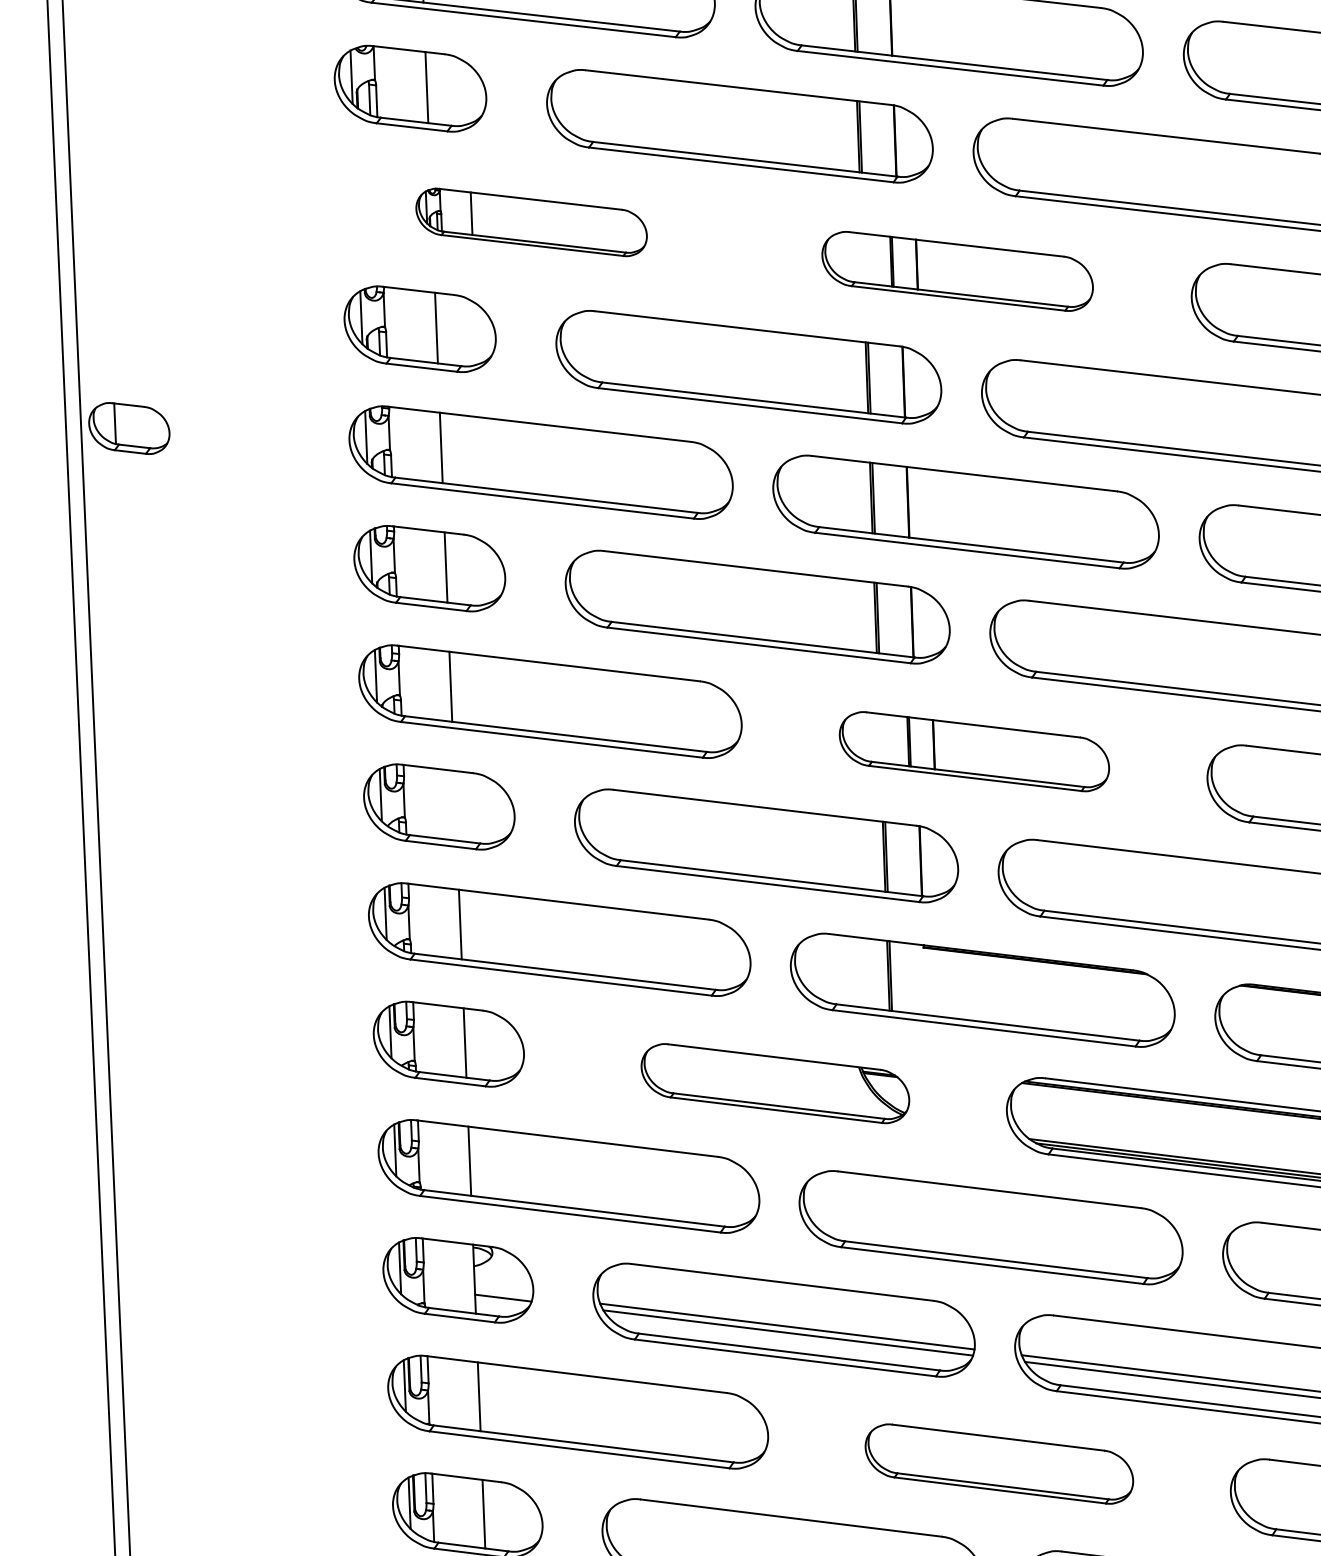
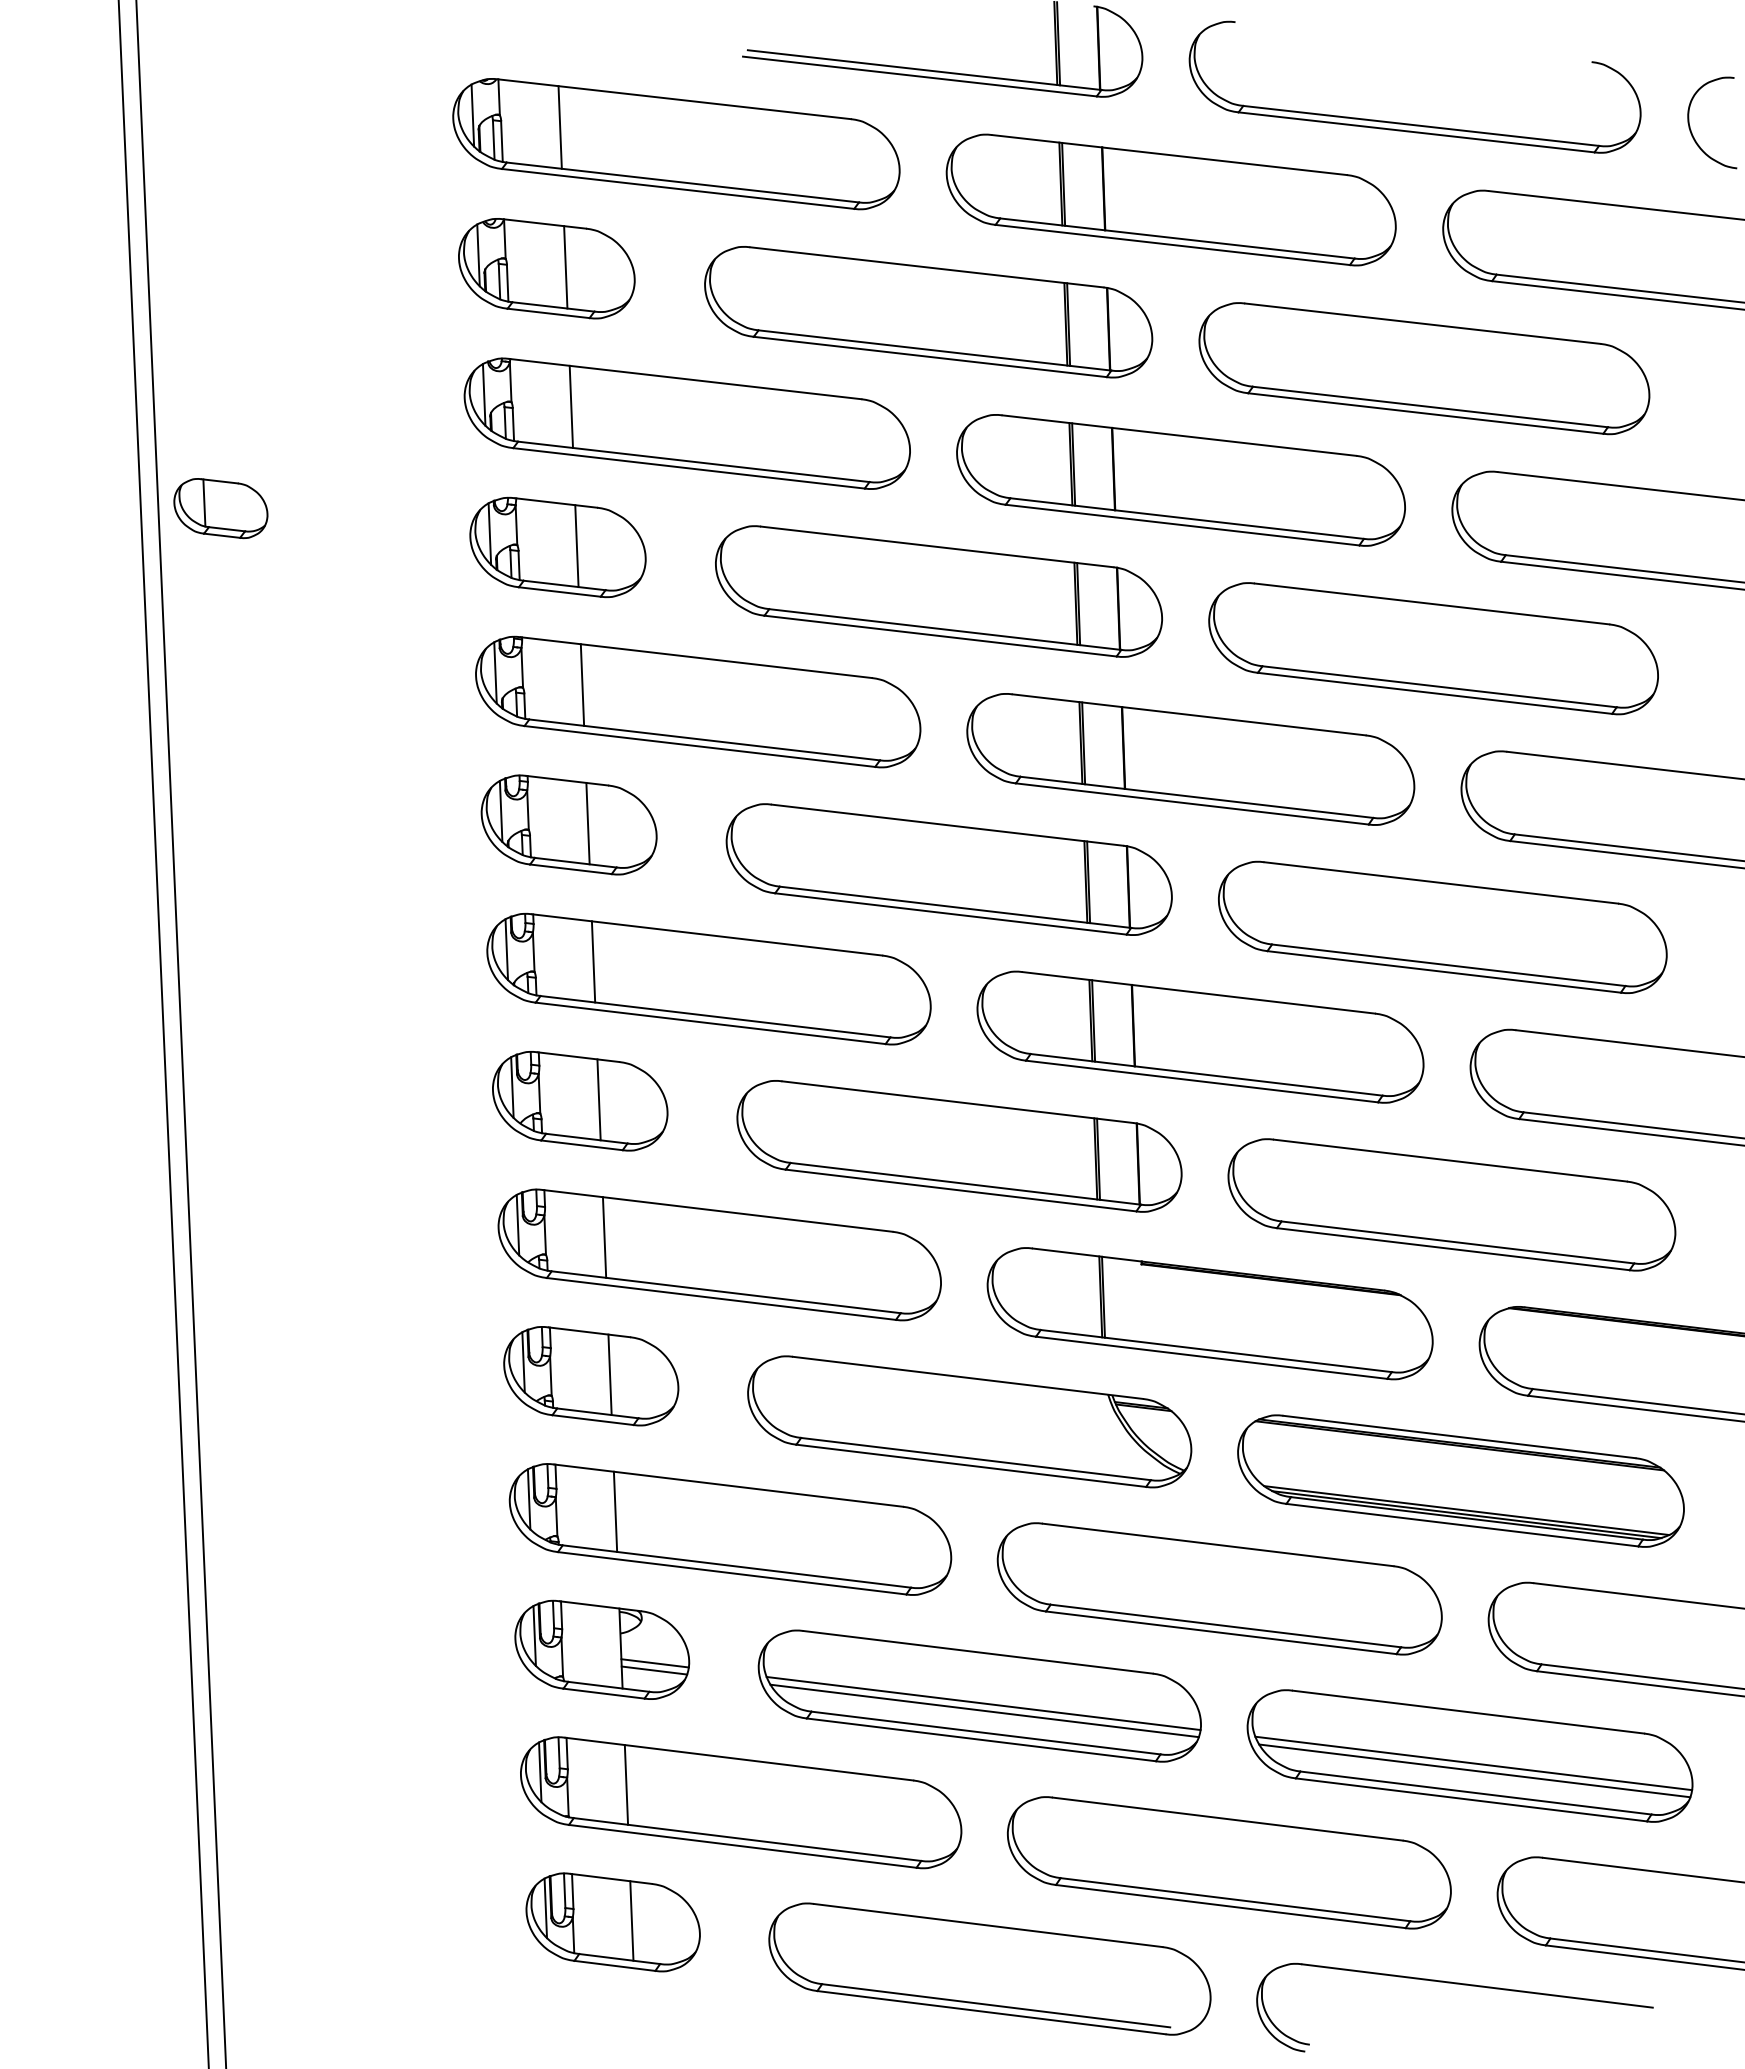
part: (531, 222) -> (686, 423), size x1.67
part: (957, 271) -> (1180, 480), size x1.43
part: (129, 428) -> (220, 508), moved
part: (974, 751) -> (1200, 1036), size x1.43
line: (455, 805) -> (598, 1099), added
part: (775, 1083) -> (969, 1421), size x1.43
line: (503, 1292) -> (654, 1663), added
part: (999, 1463) -> (1229, 1862), size x1.43

